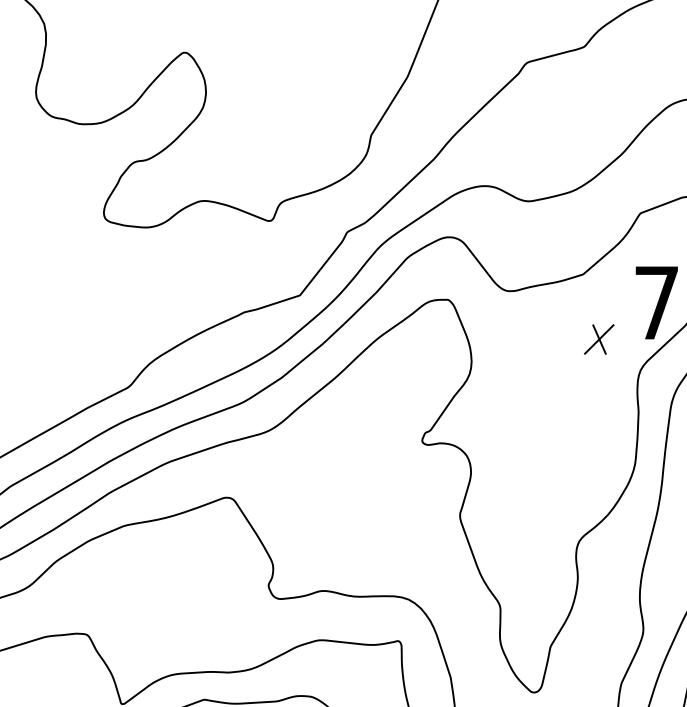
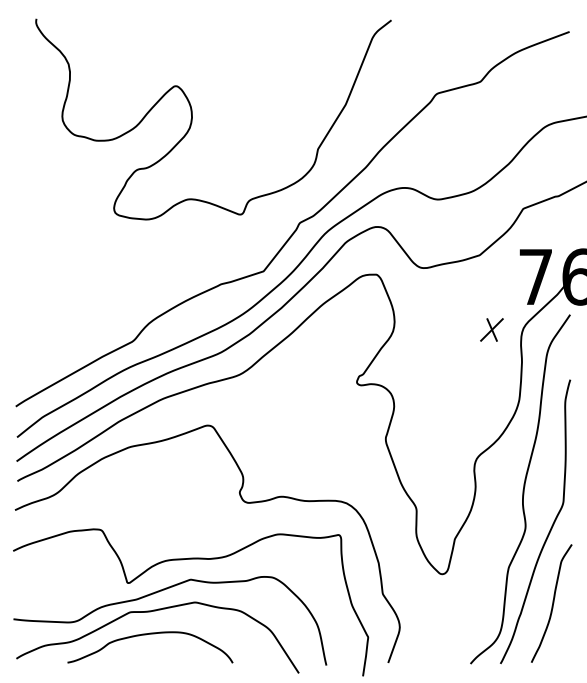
part: (598, 338) -> (491, 329), moved

